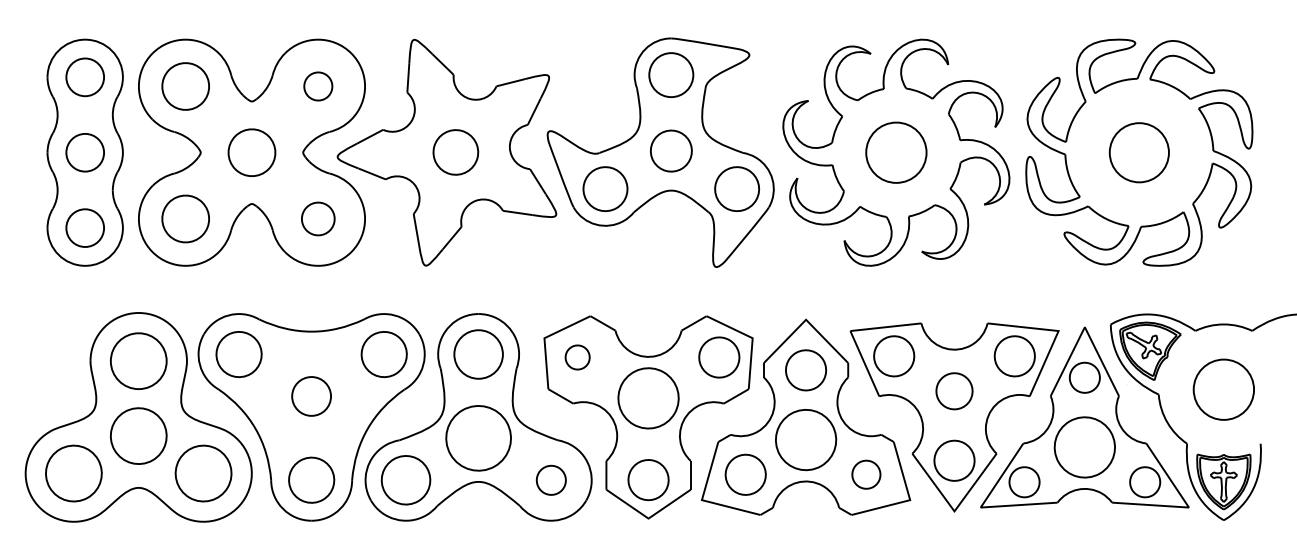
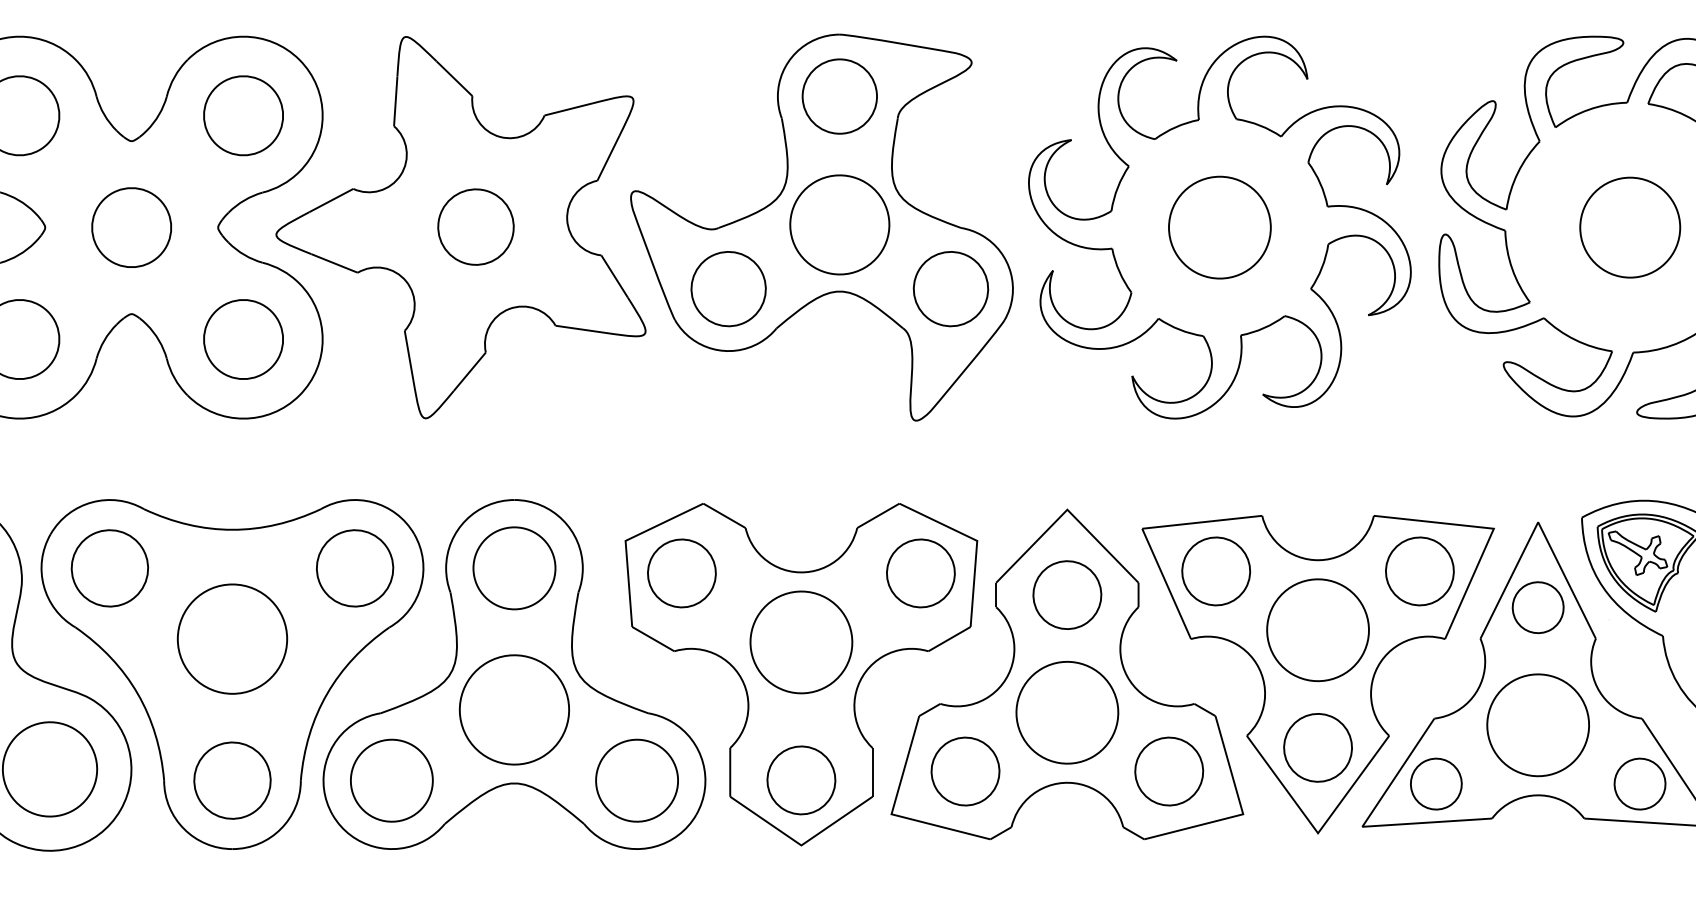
part: (318, 86) -> (244, 115), size x1.67
part: (671, 150) -> (840, 223), size x1.43
part: (318, 218) -> (244, 338), size x1.43
part: (577, 357) -> (681, 573), size x1.67
part: (954, 391) -> (1318, 630), size x1.67
part: (311, 396) -> (232, 639), size x1.67
part: (866, 474) -> (1169, 770), size x1.43
part: (551, 480) -> (637, 781), size x1.67

